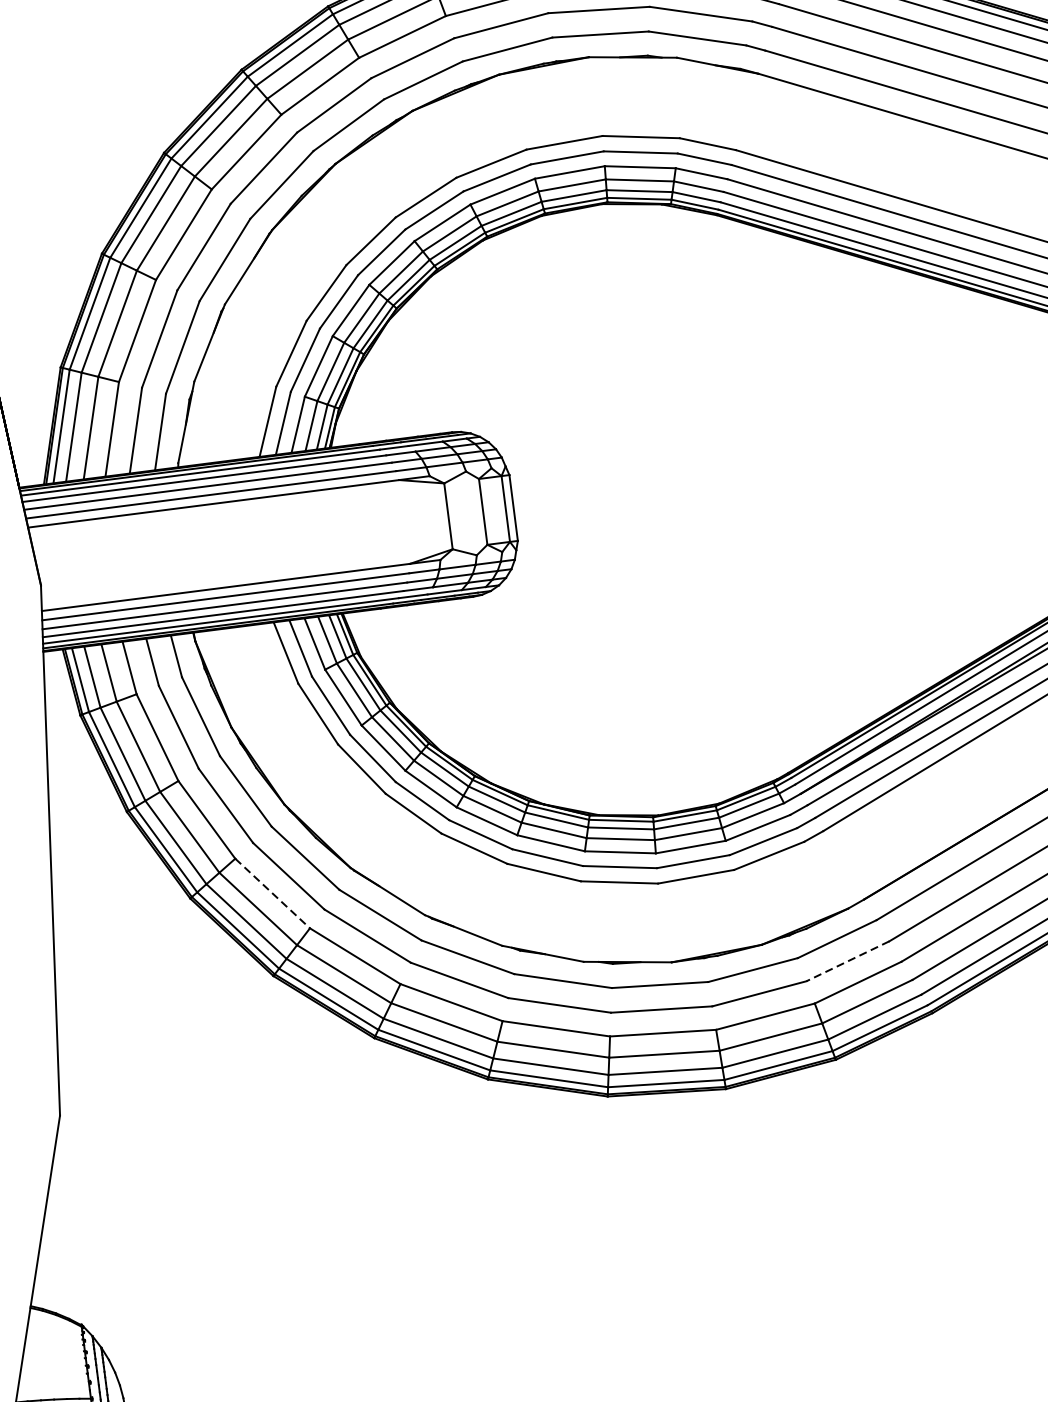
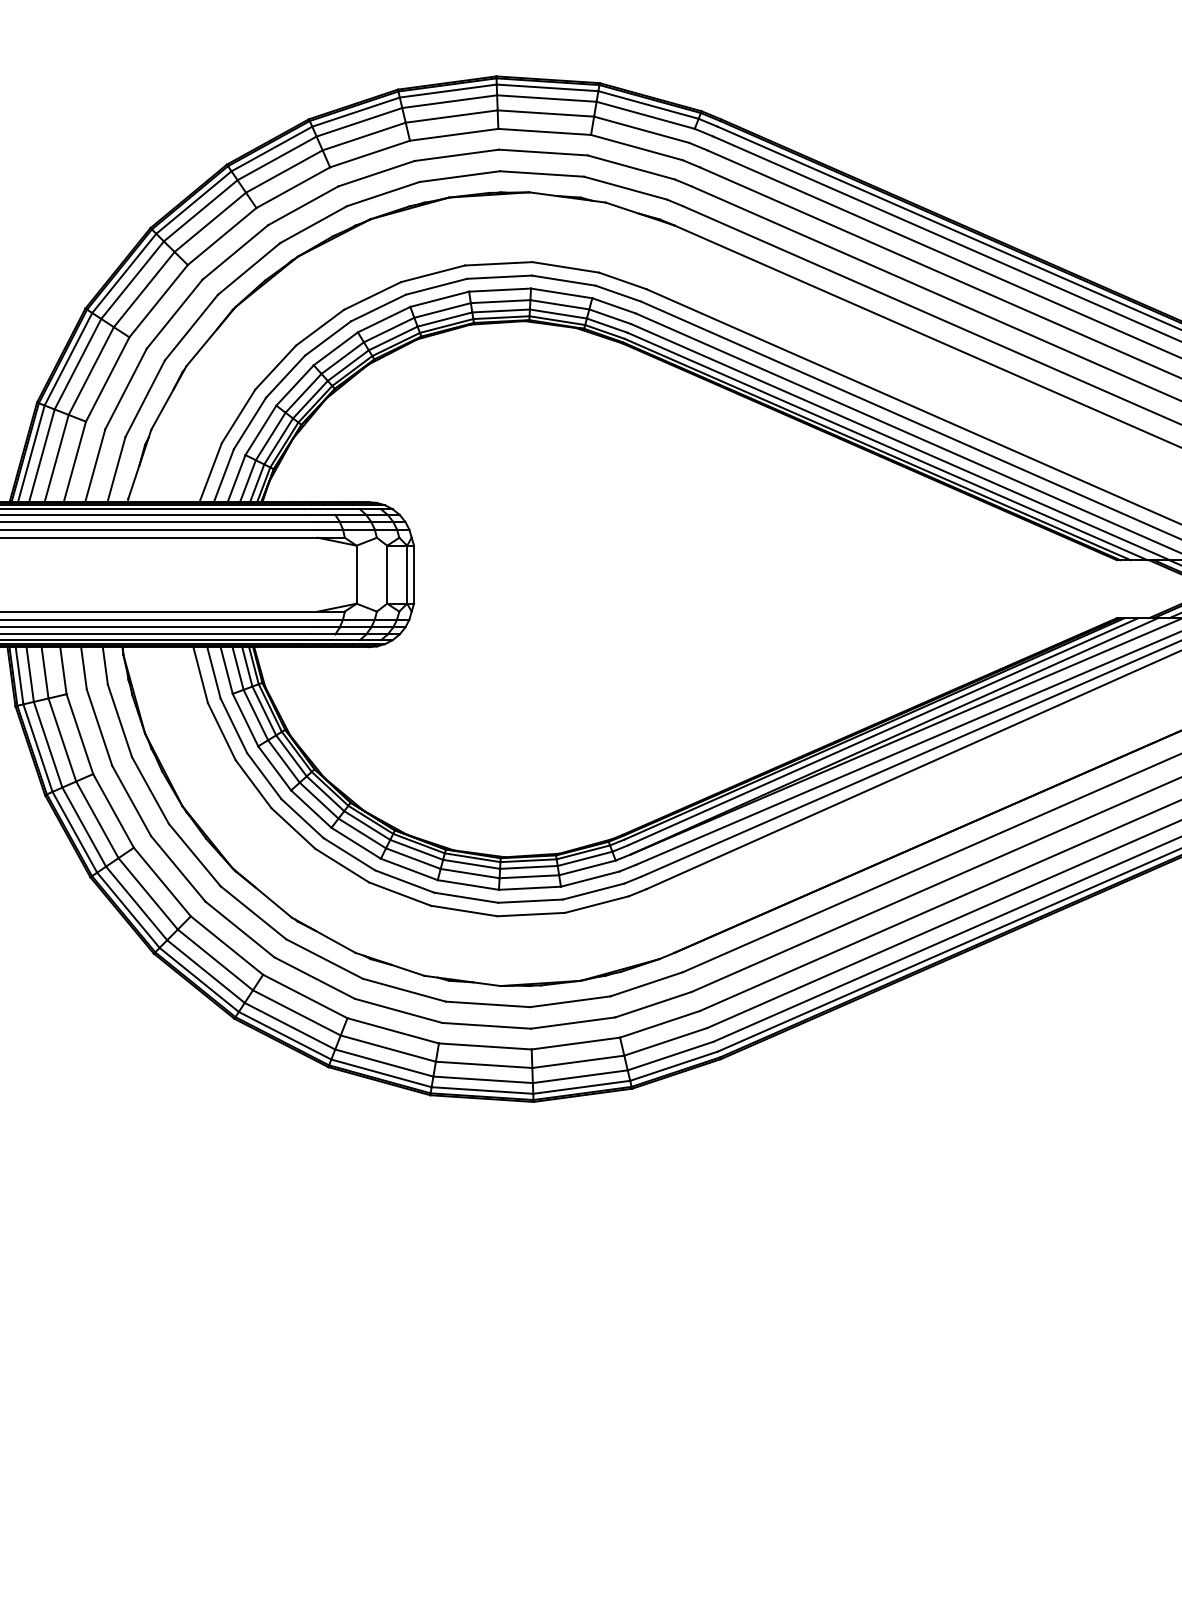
line: (272, 893) -> (162, 882), dashed -> solid
line: (847, 961) -> (653, 1004), dashed -> solid

